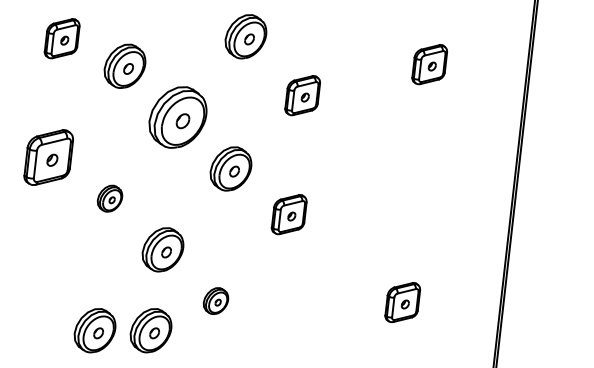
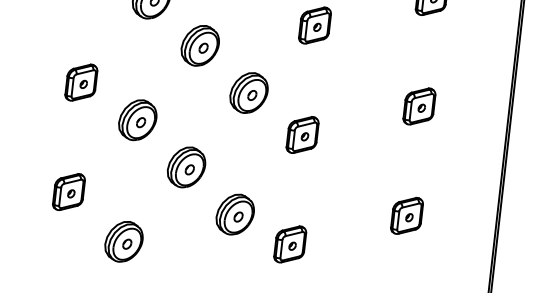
part: (177, 117) -> (199, 45), size x0.71
part: (48, 157) -> (81, 82), size x0.71
part: (415, 183) -> (418, 106), added
part: (109, 198) -> (137, 120), size x1.67
part: (34, 276) -> (68, 191), added
part: (215, 300) -> (234, 214), size x1.67
part: (150, 330) -> (175, 241), removed
part: (275, 333) -> (289, 244), added

